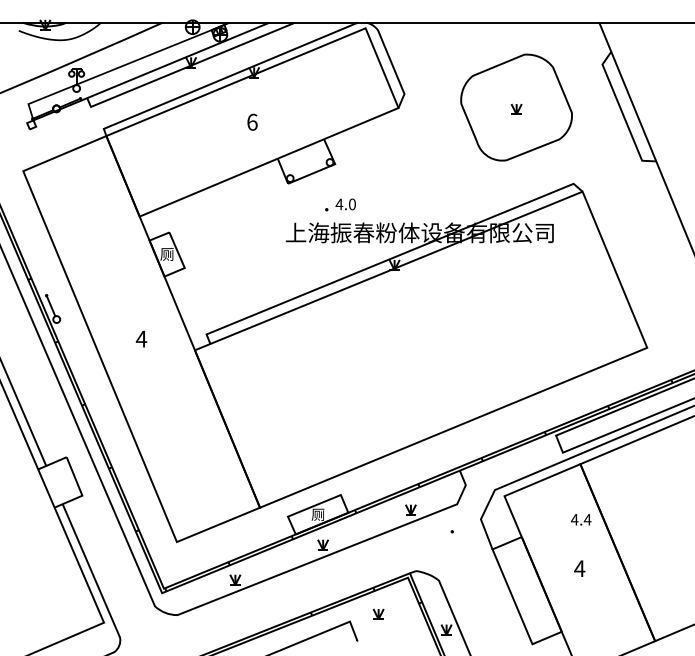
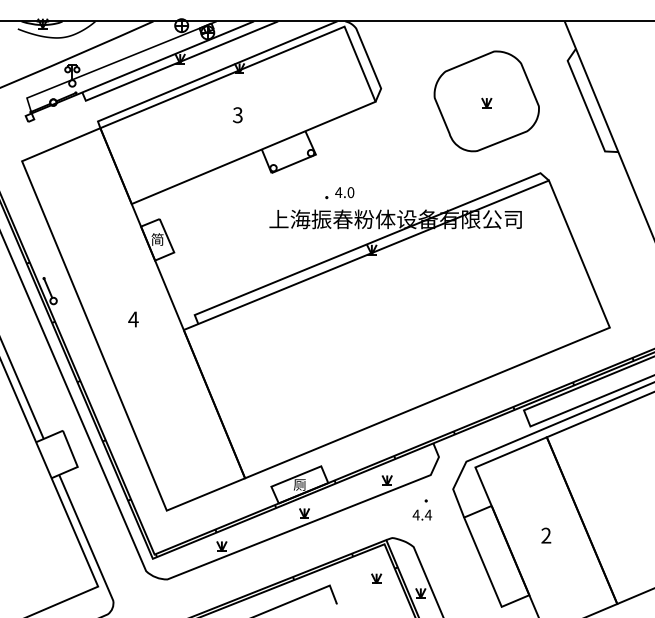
text: (252, 121) -> (238, 114), 6 -> 3
text: (340, 204) -> (339, 192), moved
text: (166, 253) -> (156, 238), 厕 -> 简
text: (580, 519) -> (421, 514), moved
text: (579, 568) -> (546, 535), 4 -> 2
part: (378, 613) -> (376, 577), moved

